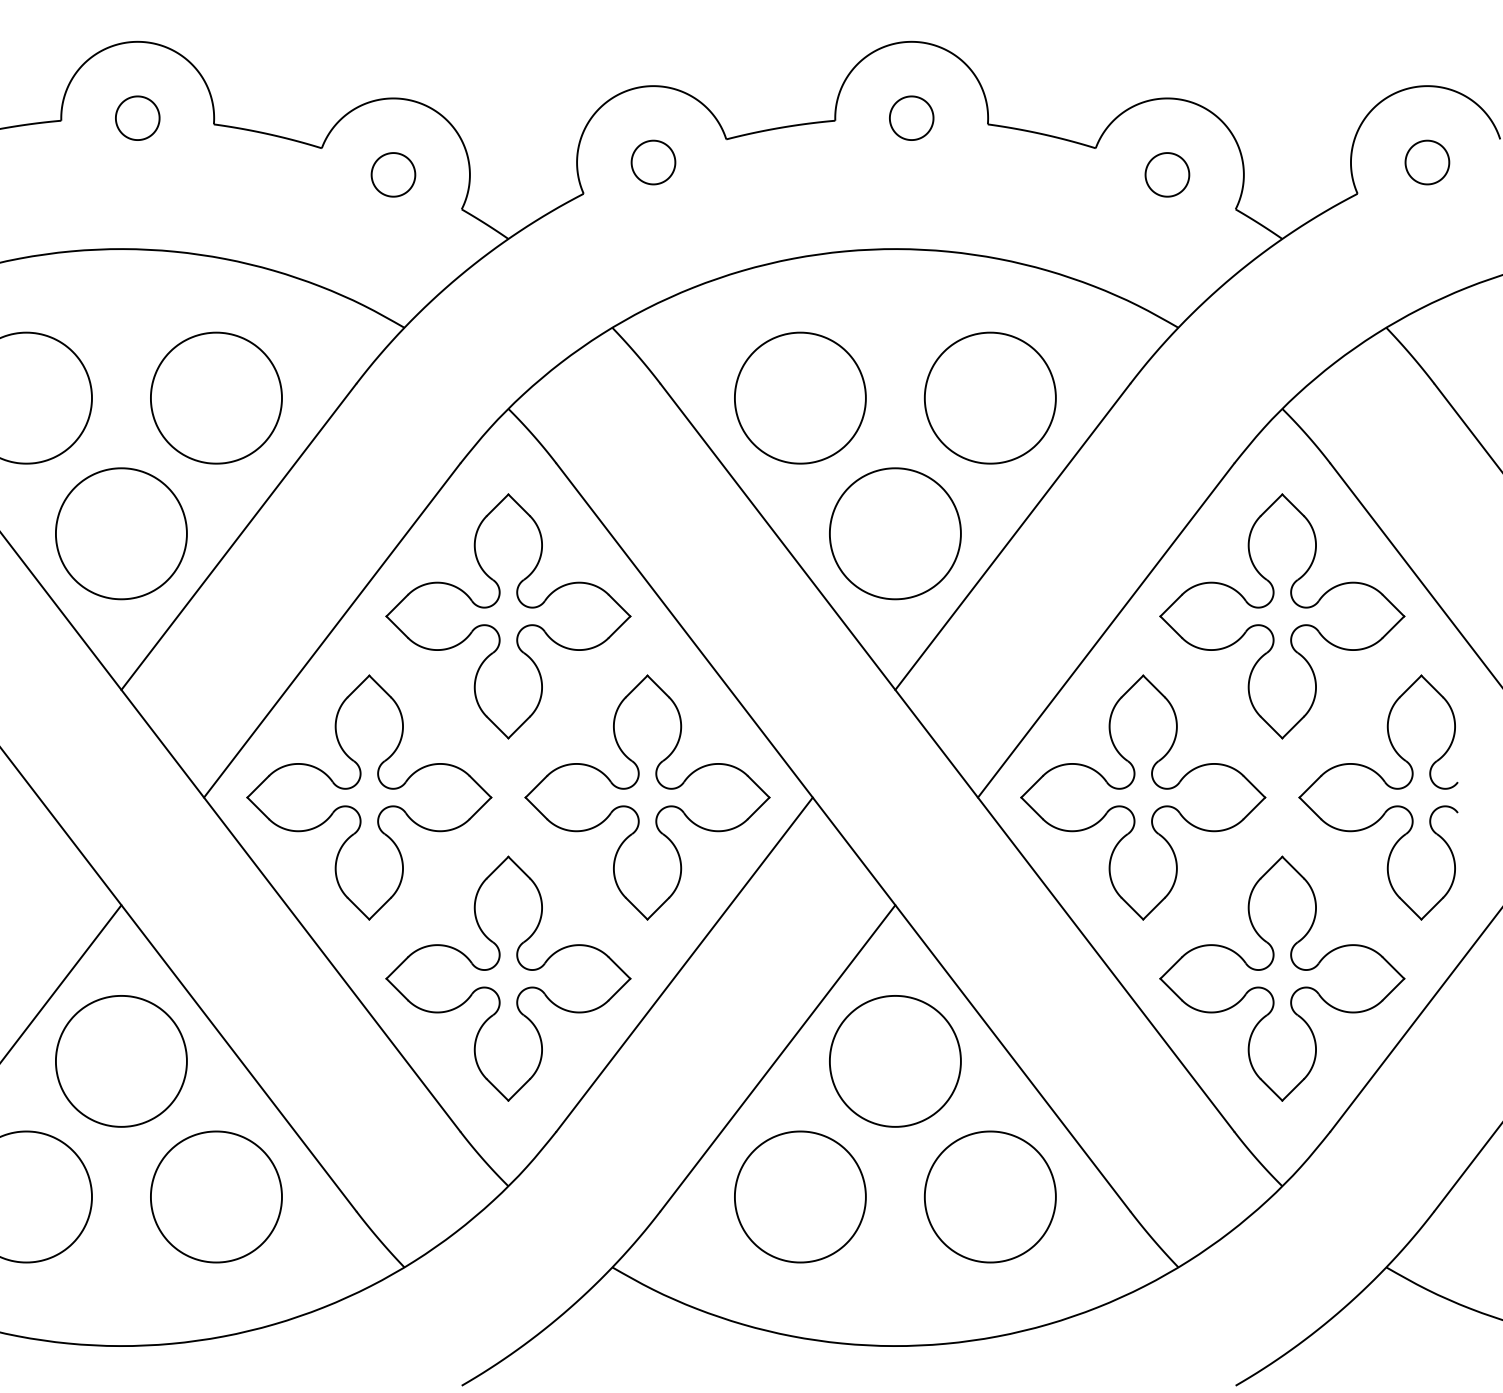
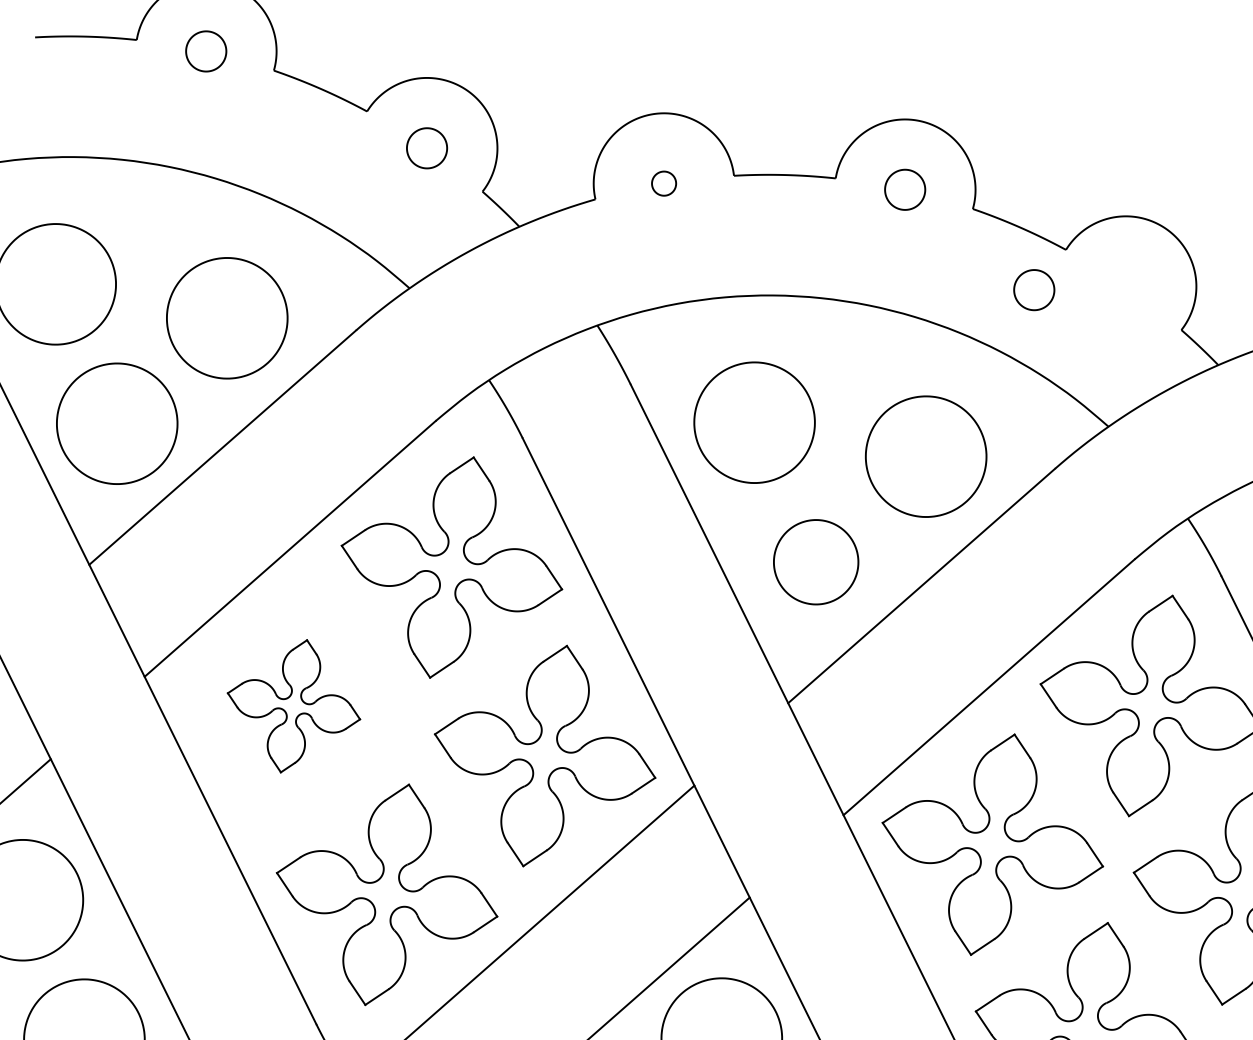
part: (653, 162) -> (664, 183), size x0.6
part: (1167, 174) -> (1034, 289), moved
part: (895, 533) -> (816, 561), size x0.7
part: (369, 797) -> (294, 706), size x0.6

